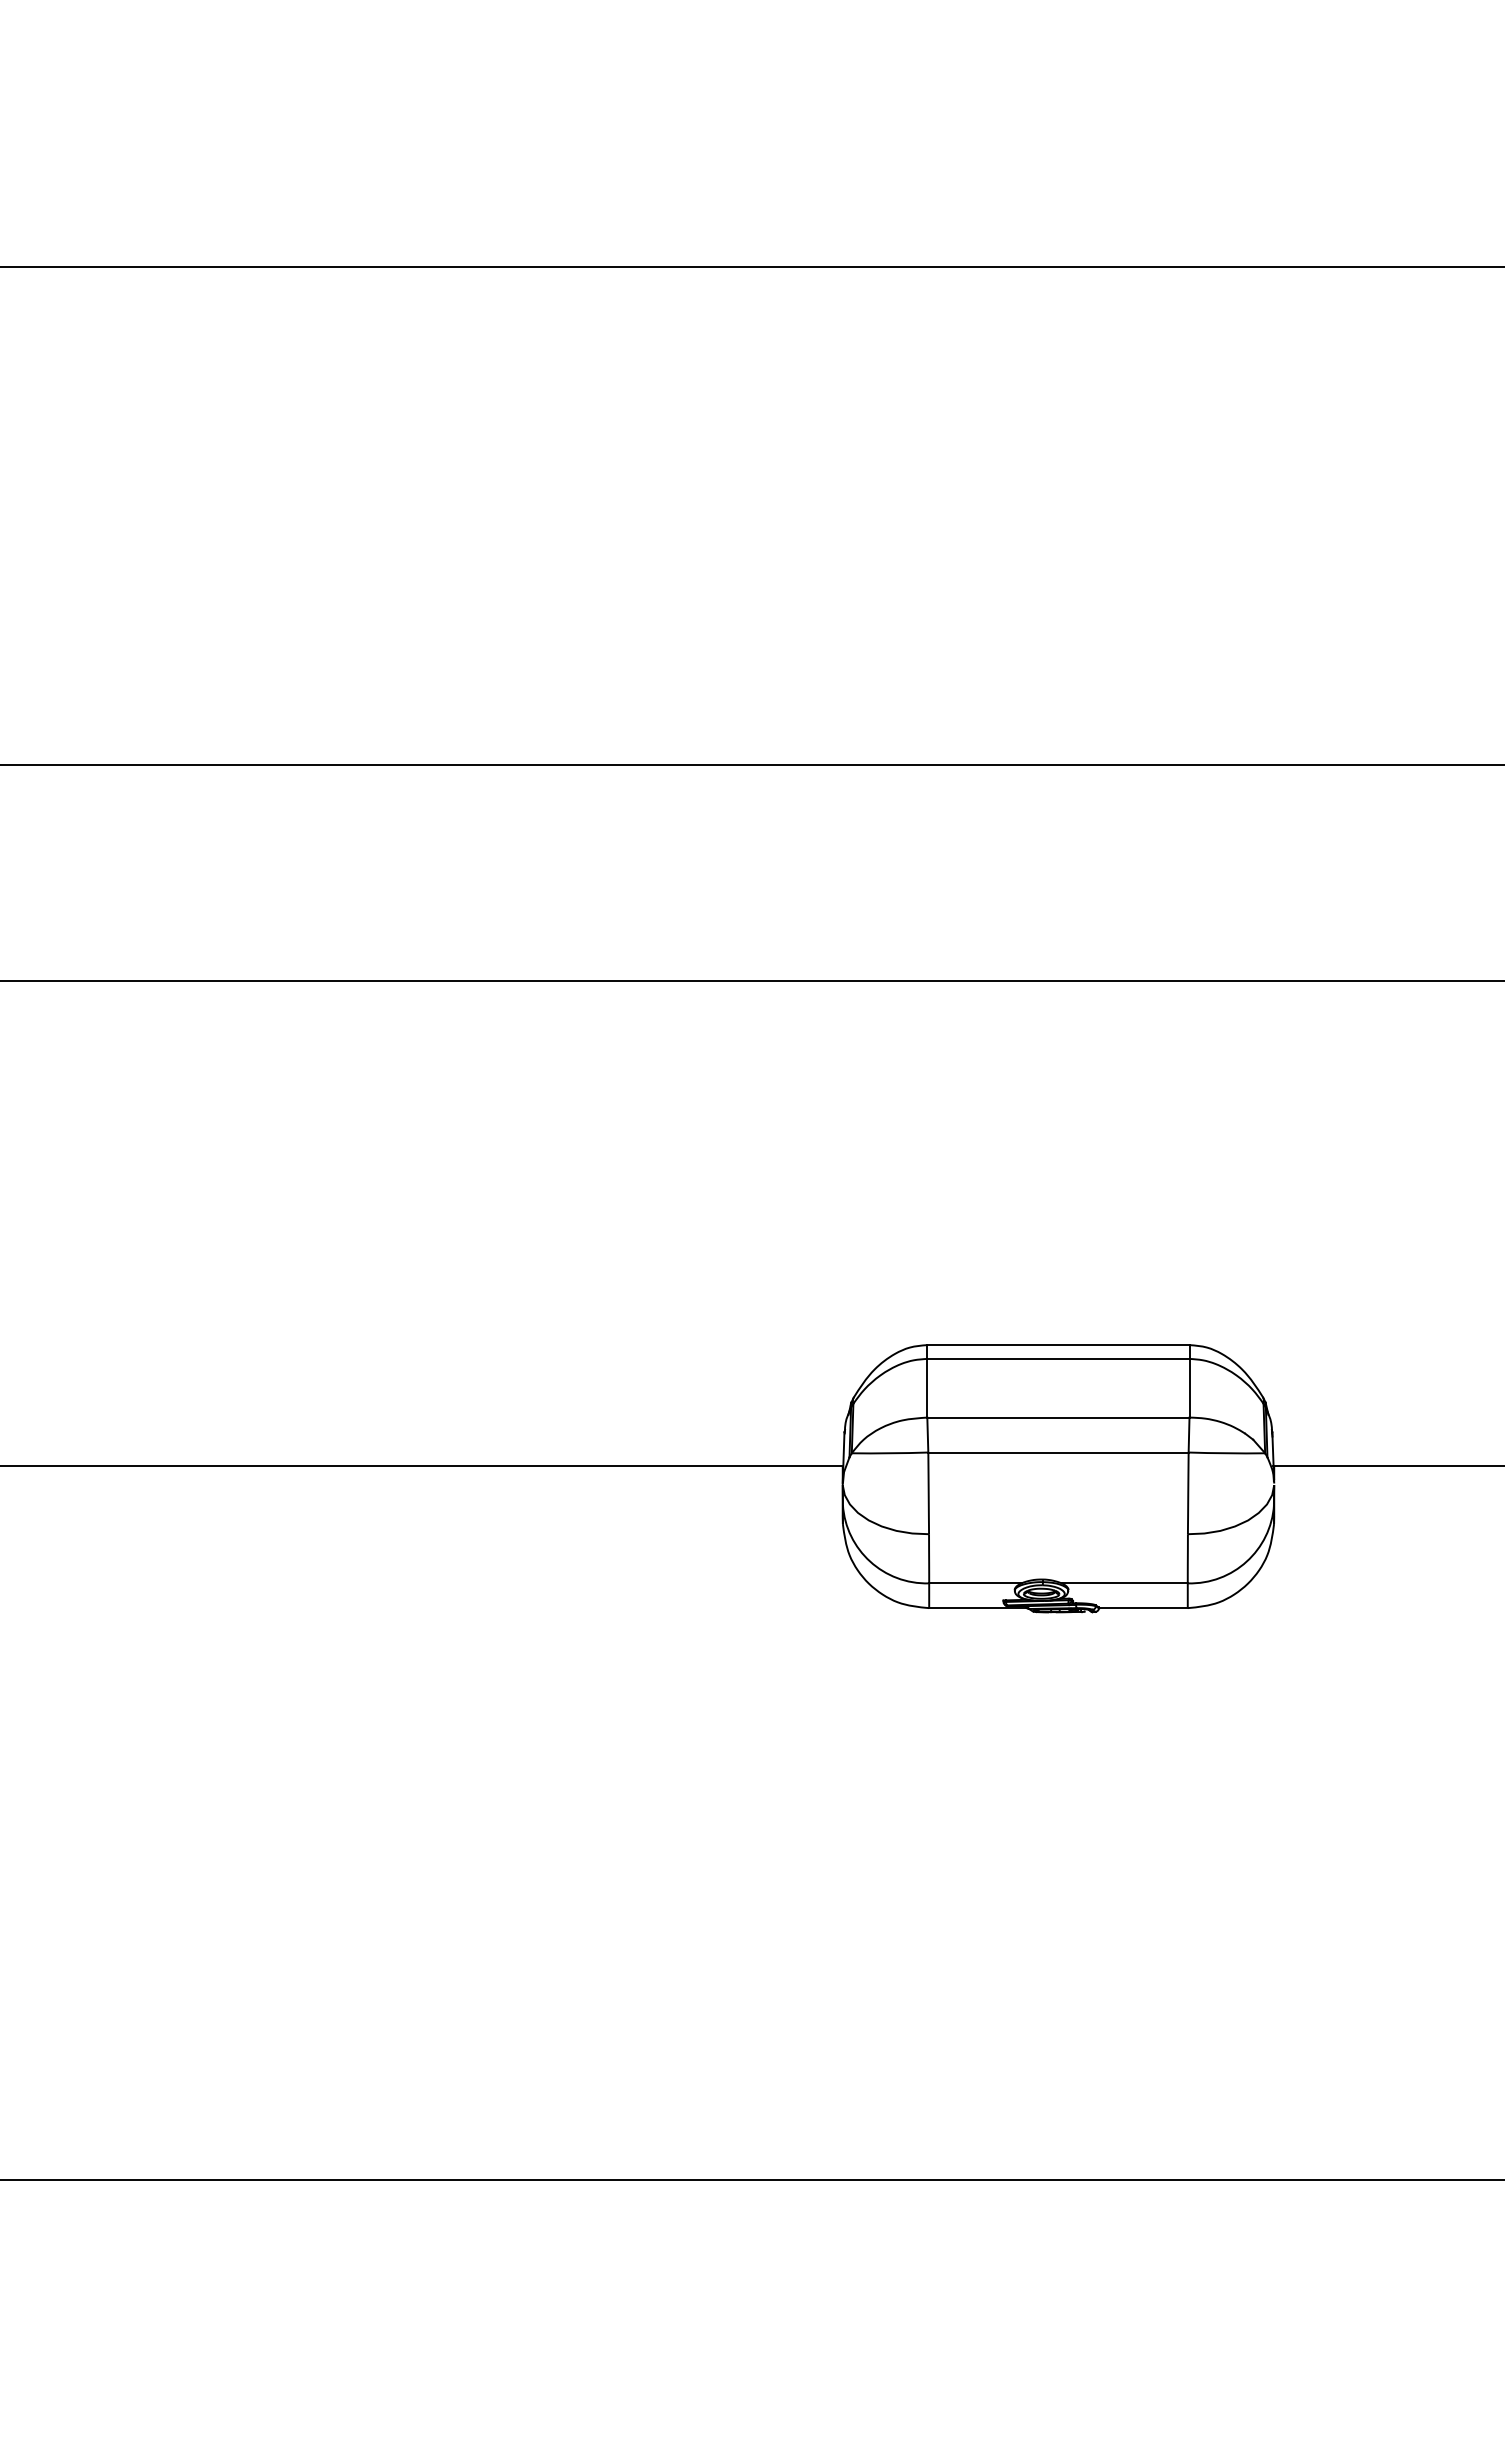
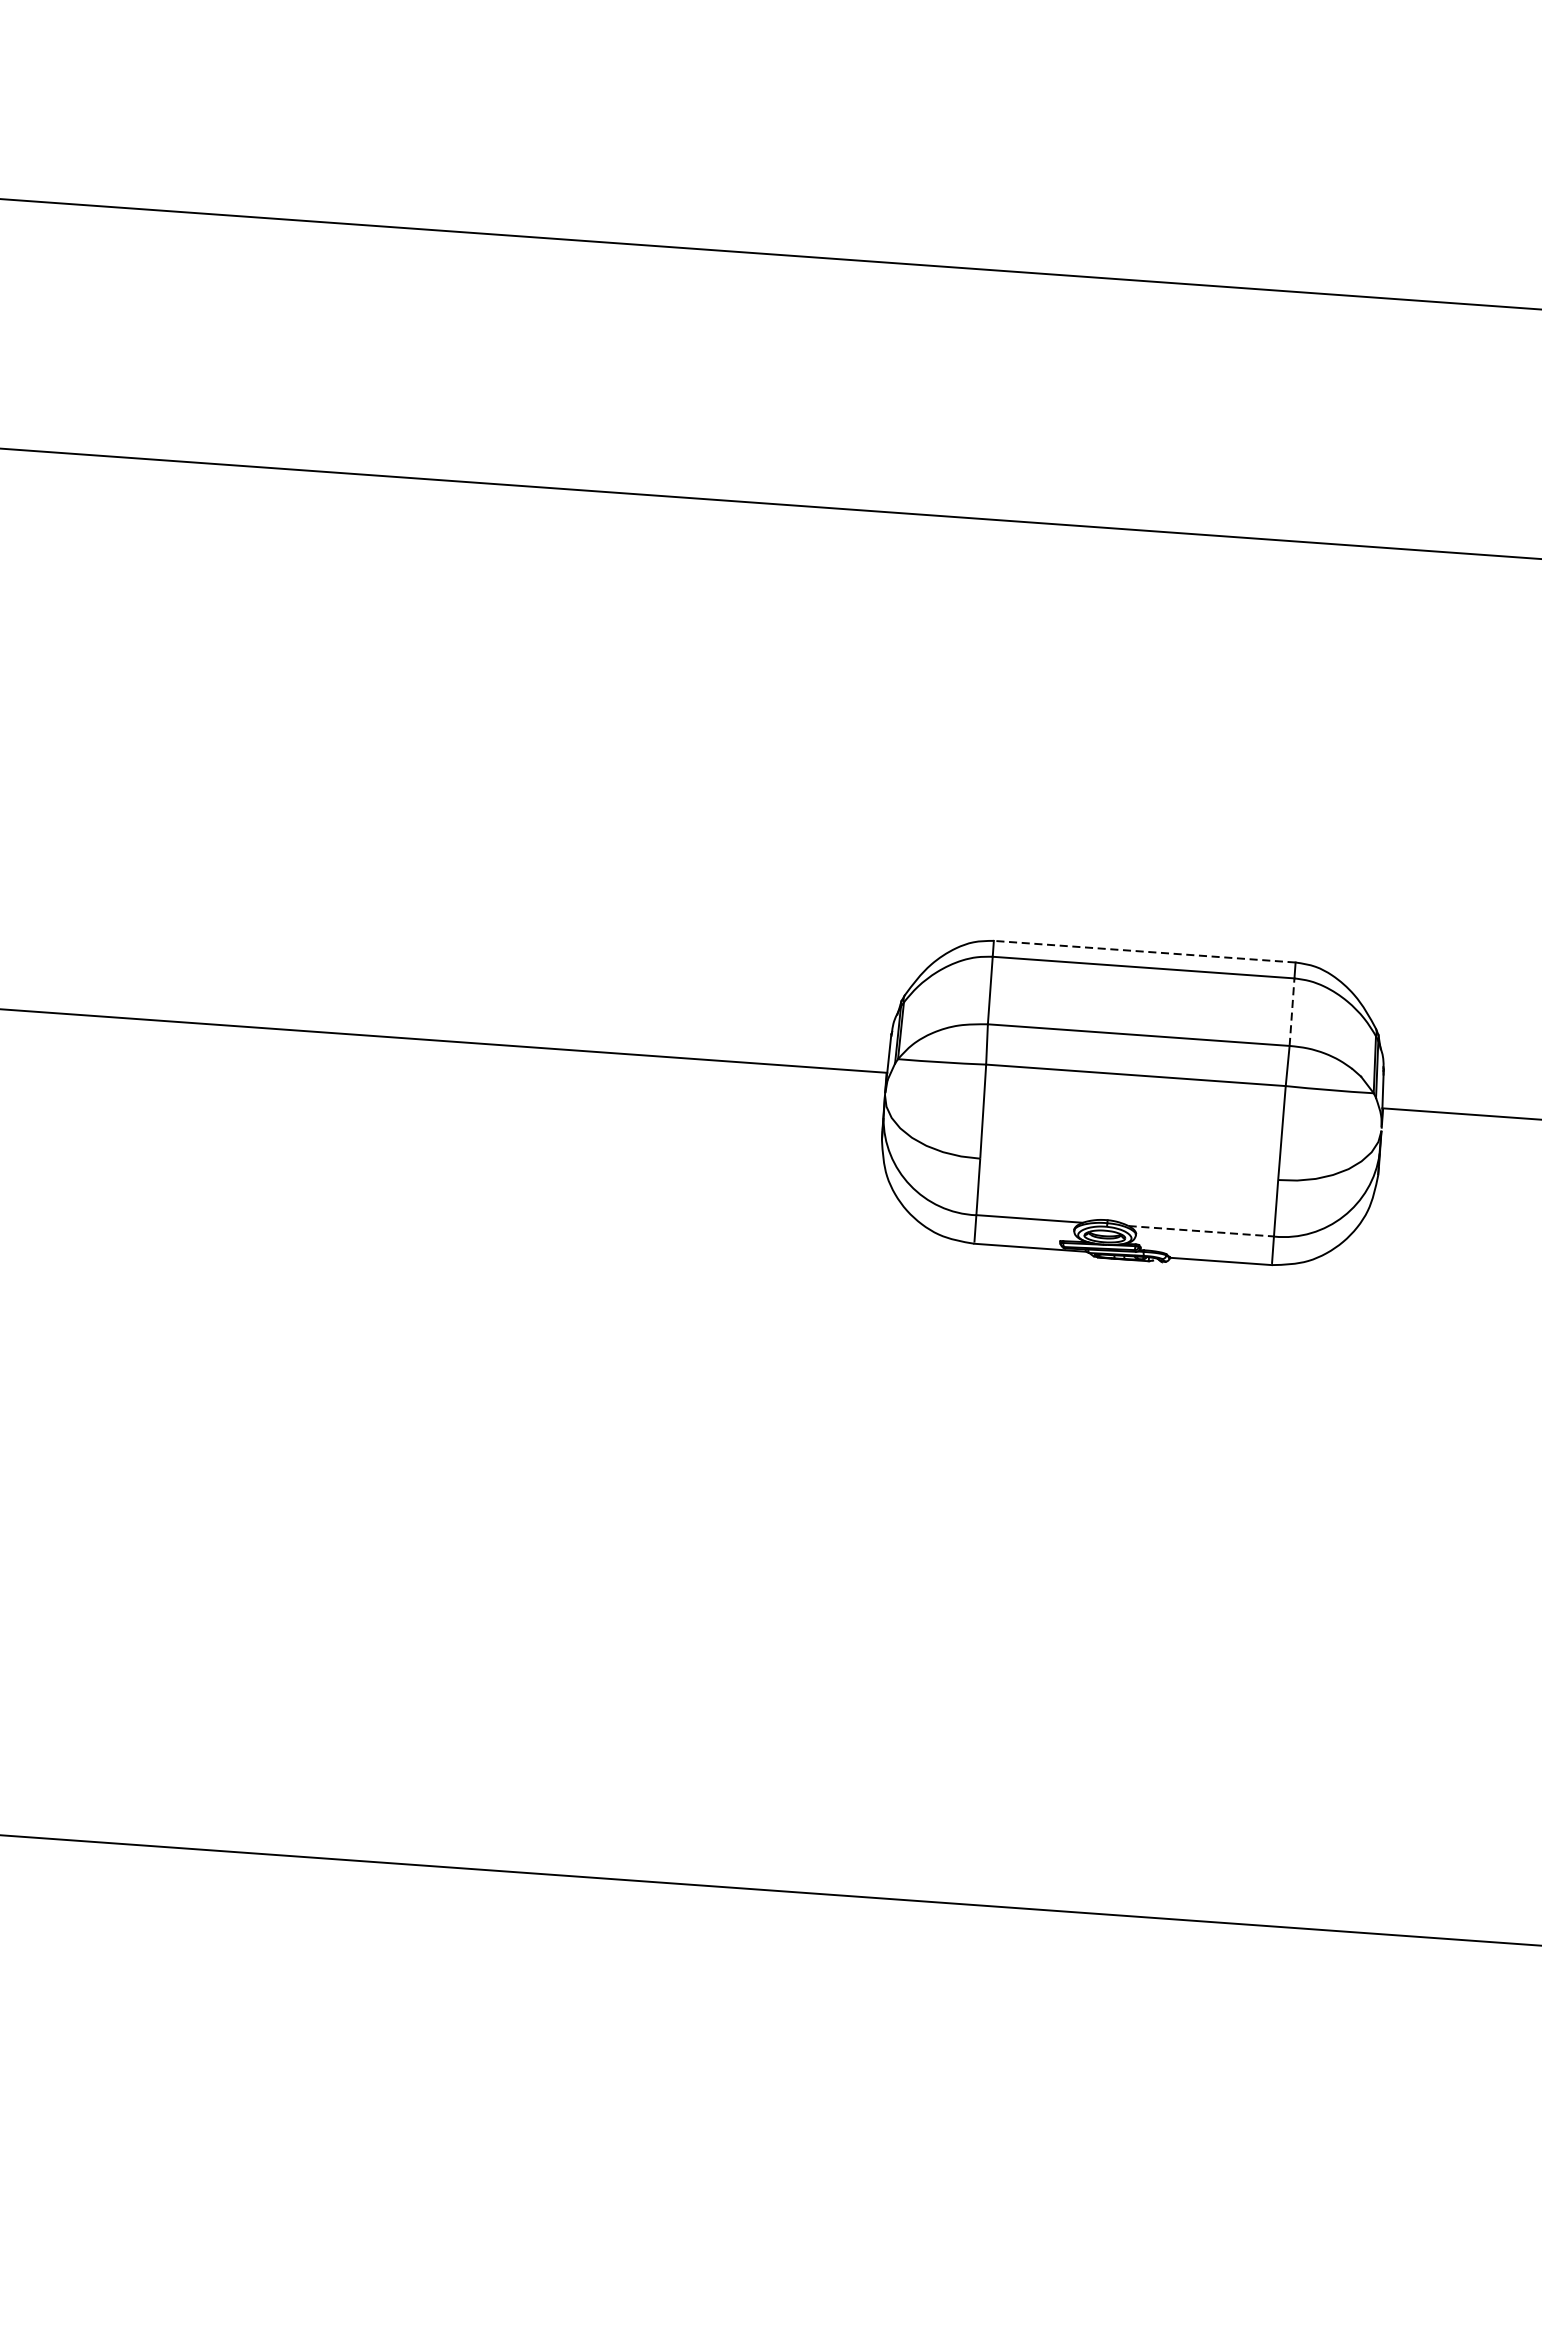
line: (1057, 1345) -> (1143, 952), solid -> dashed
line: (1189, 1387) -> (1292, 1011), solid -> dashed
line: (1125, 1583) -> (1202, 1231), solid -> dashed

